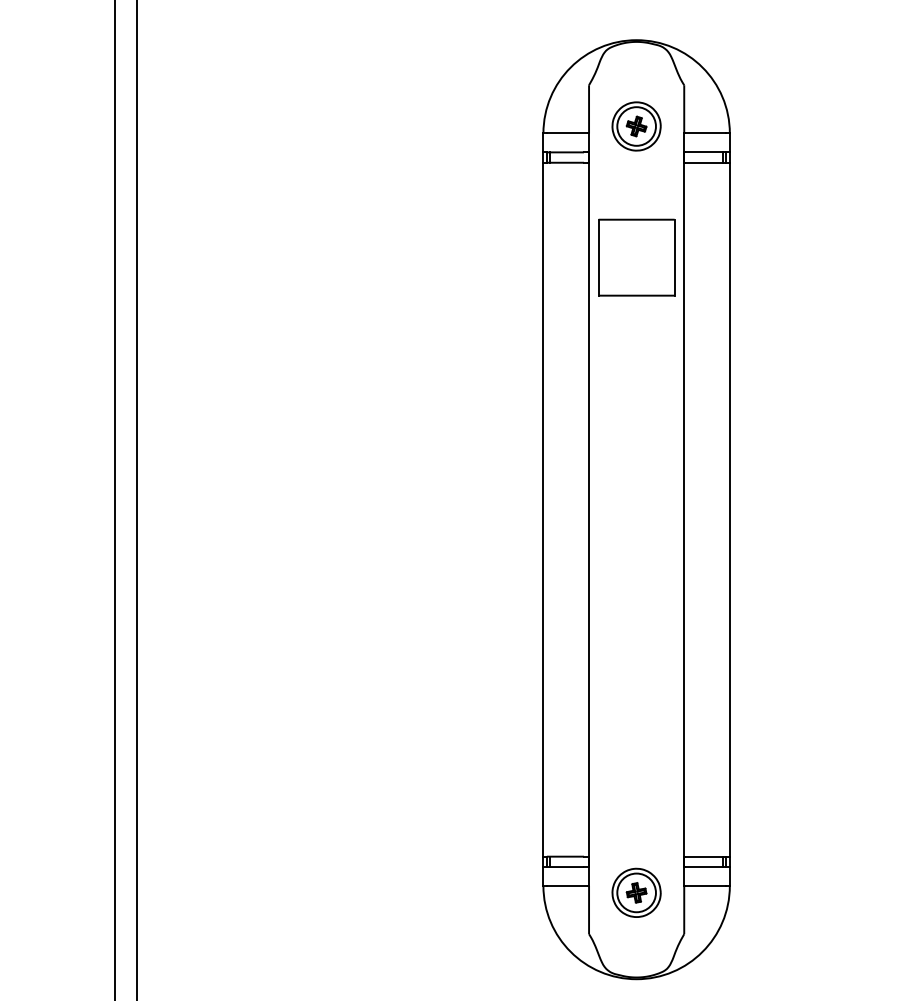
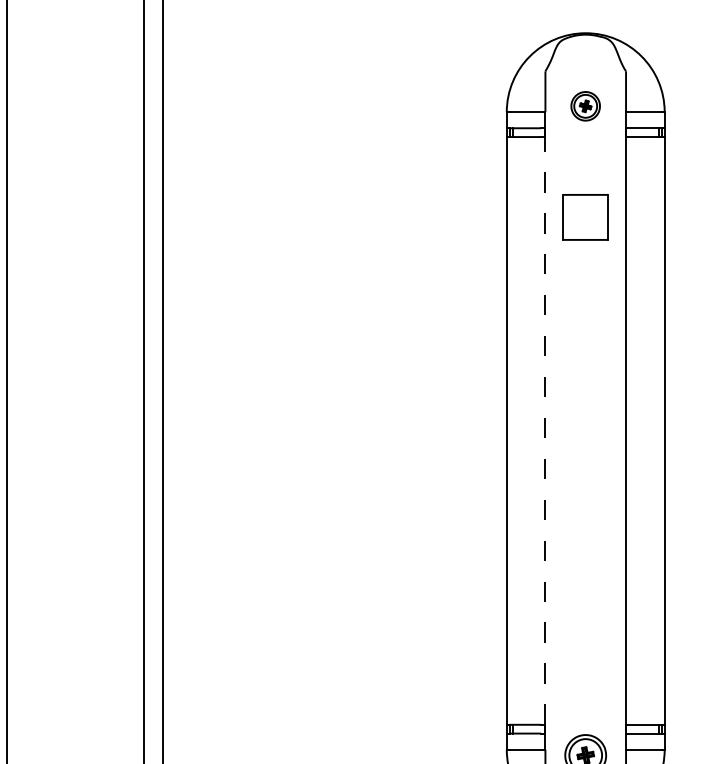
part: (636, 126) -> (585, 106), size x0.7
part: (636, 257) -> (585, 217), size x0.7
line: (589, 509) -> (545, 430), solid -> dashed

